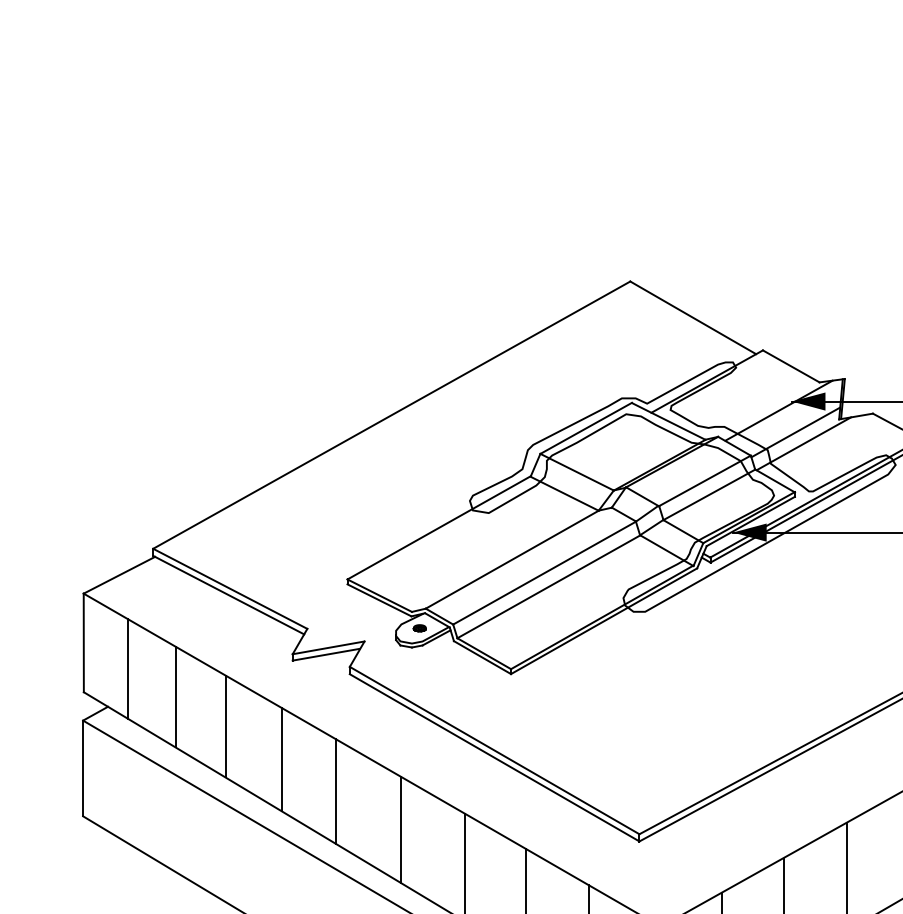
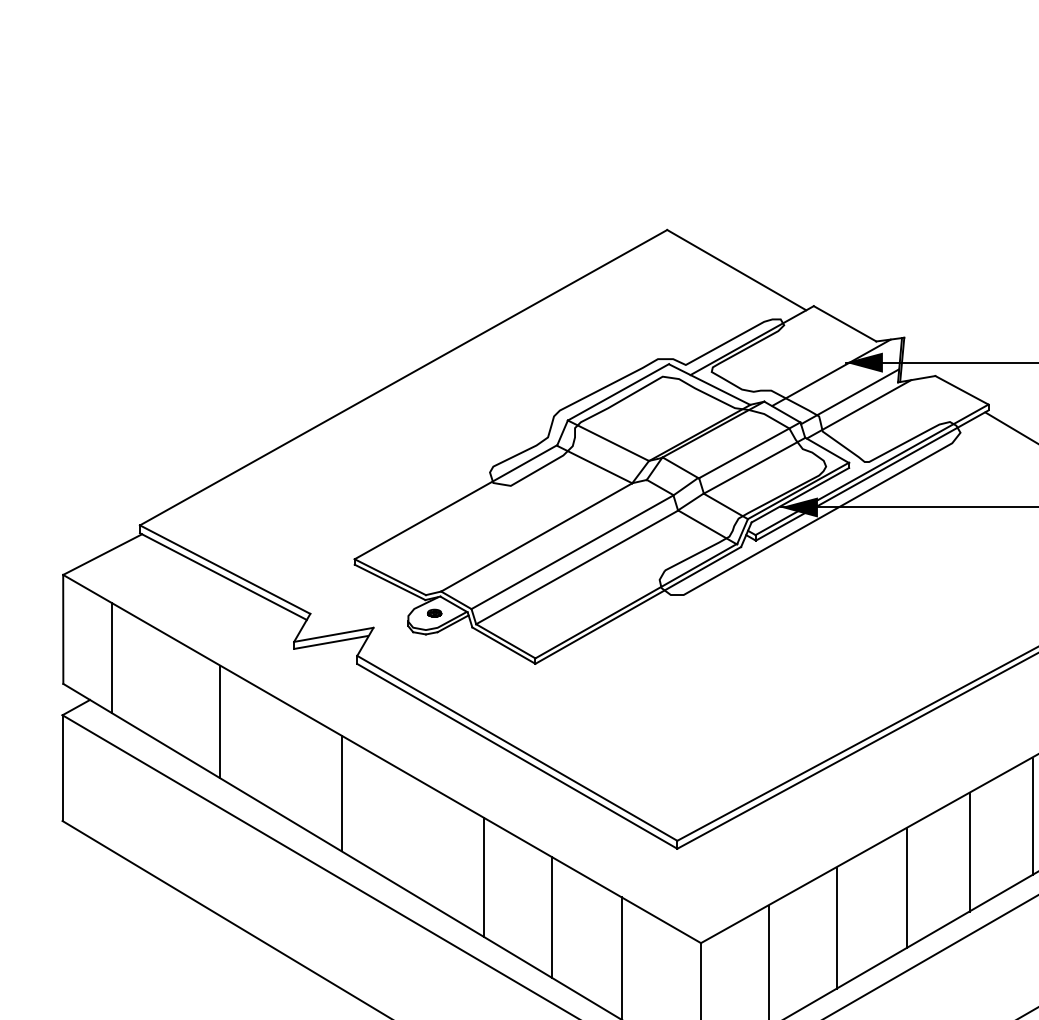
line: (175, 696) -> (164, 688), removed
line: (282, 759) -> (282, 758), removed
line: (401, 829) -> (414, 835), removed

